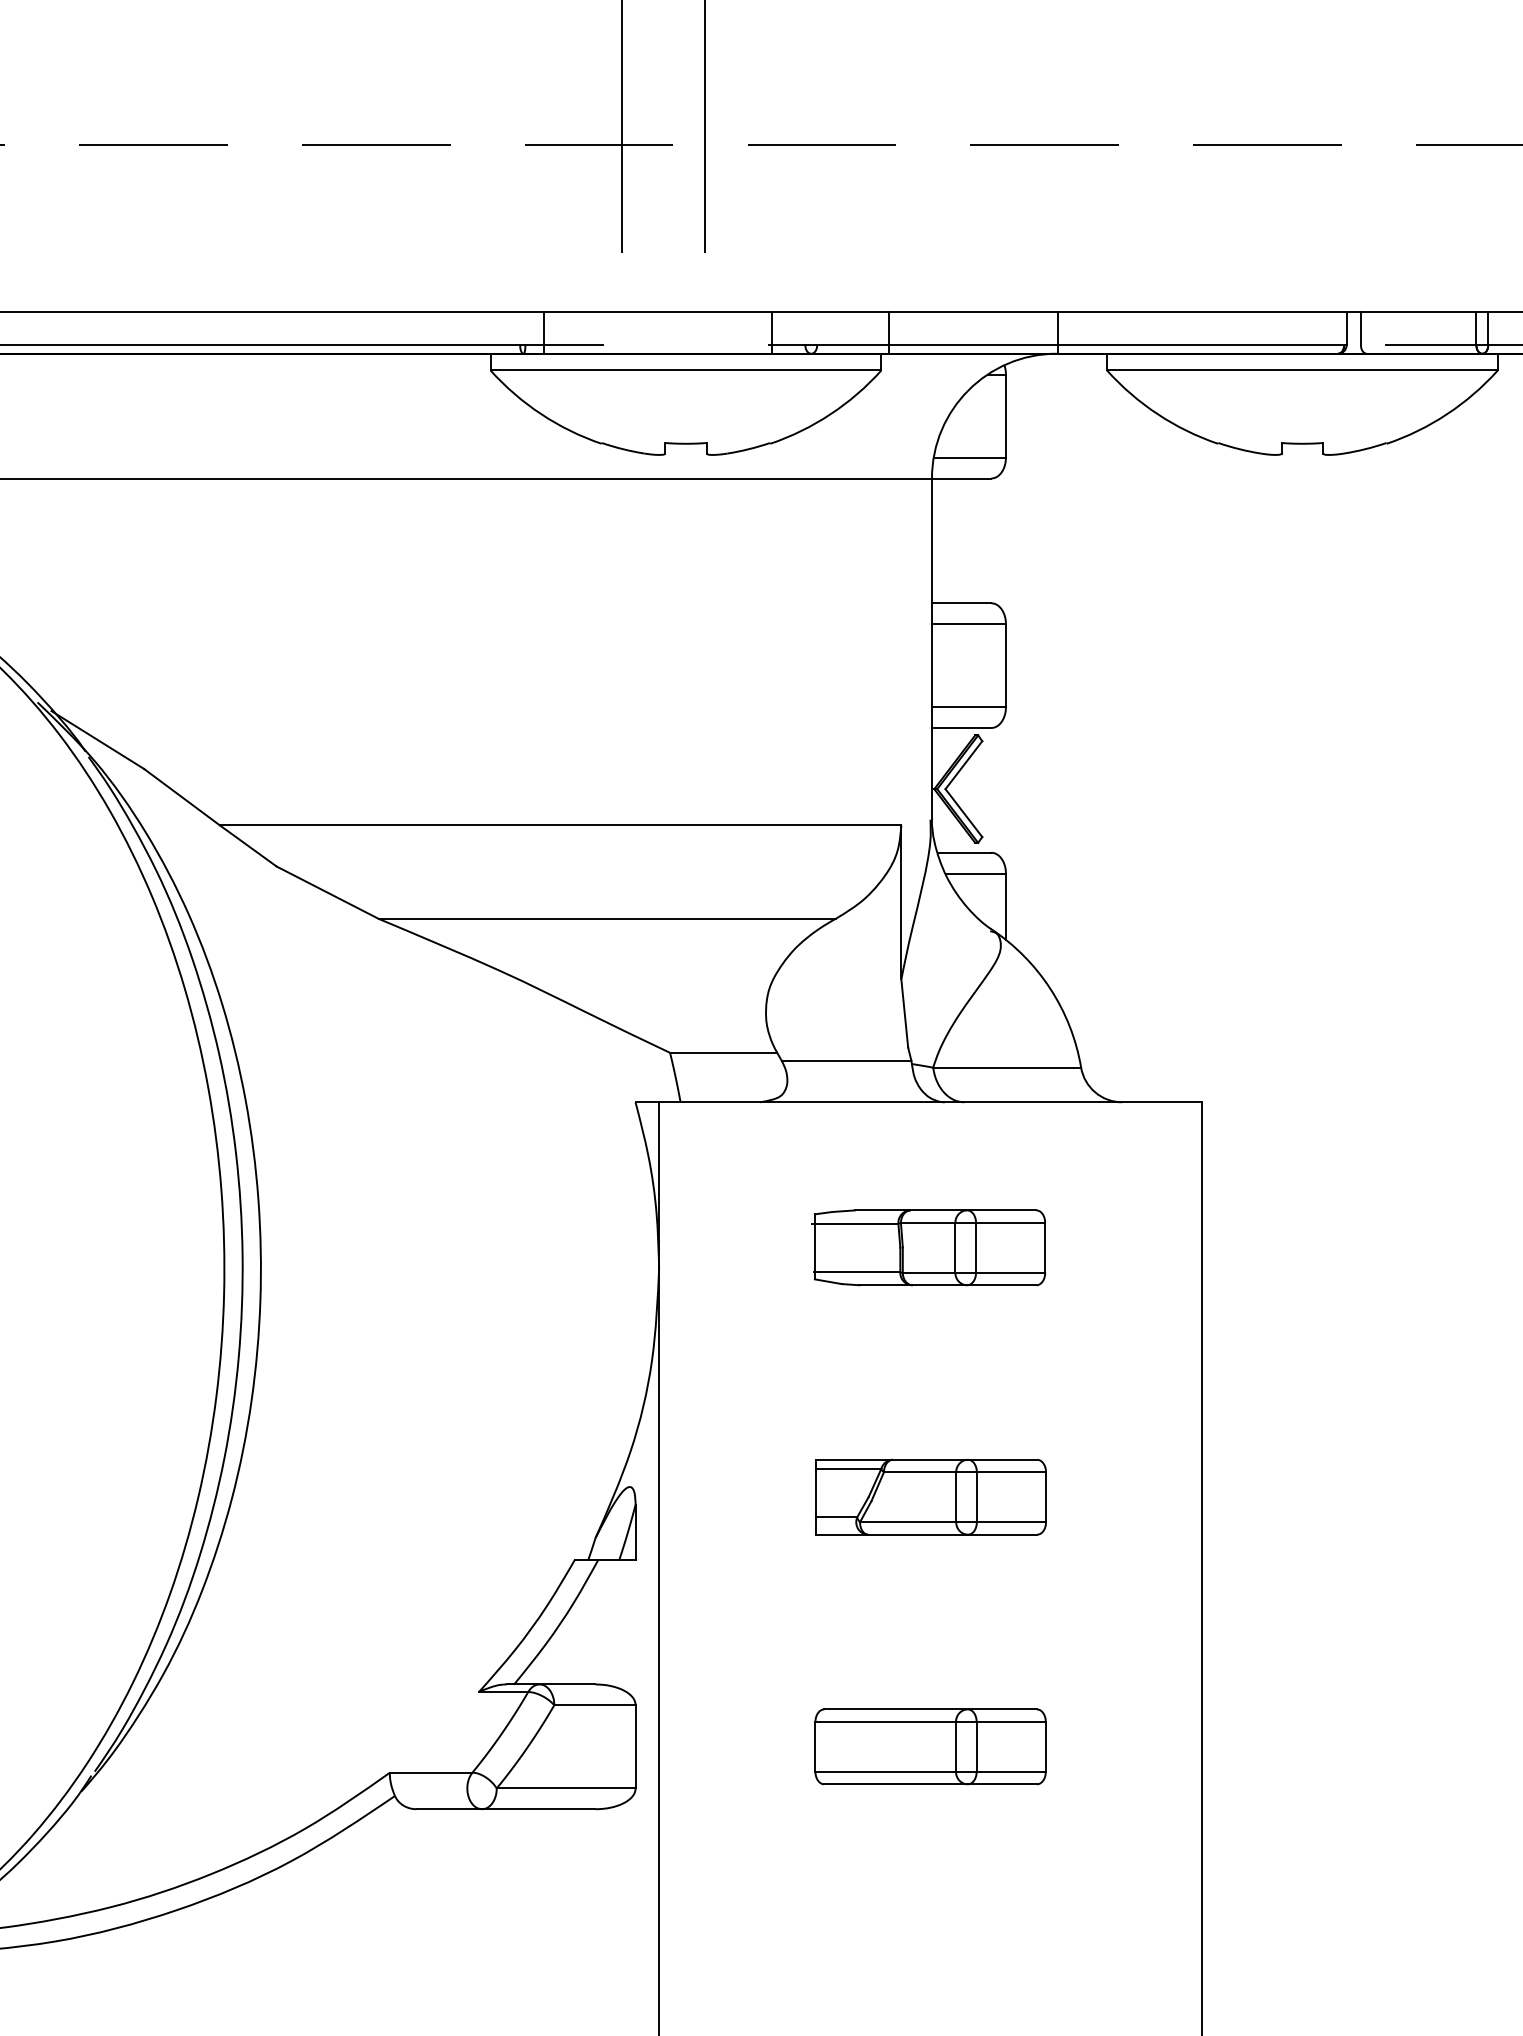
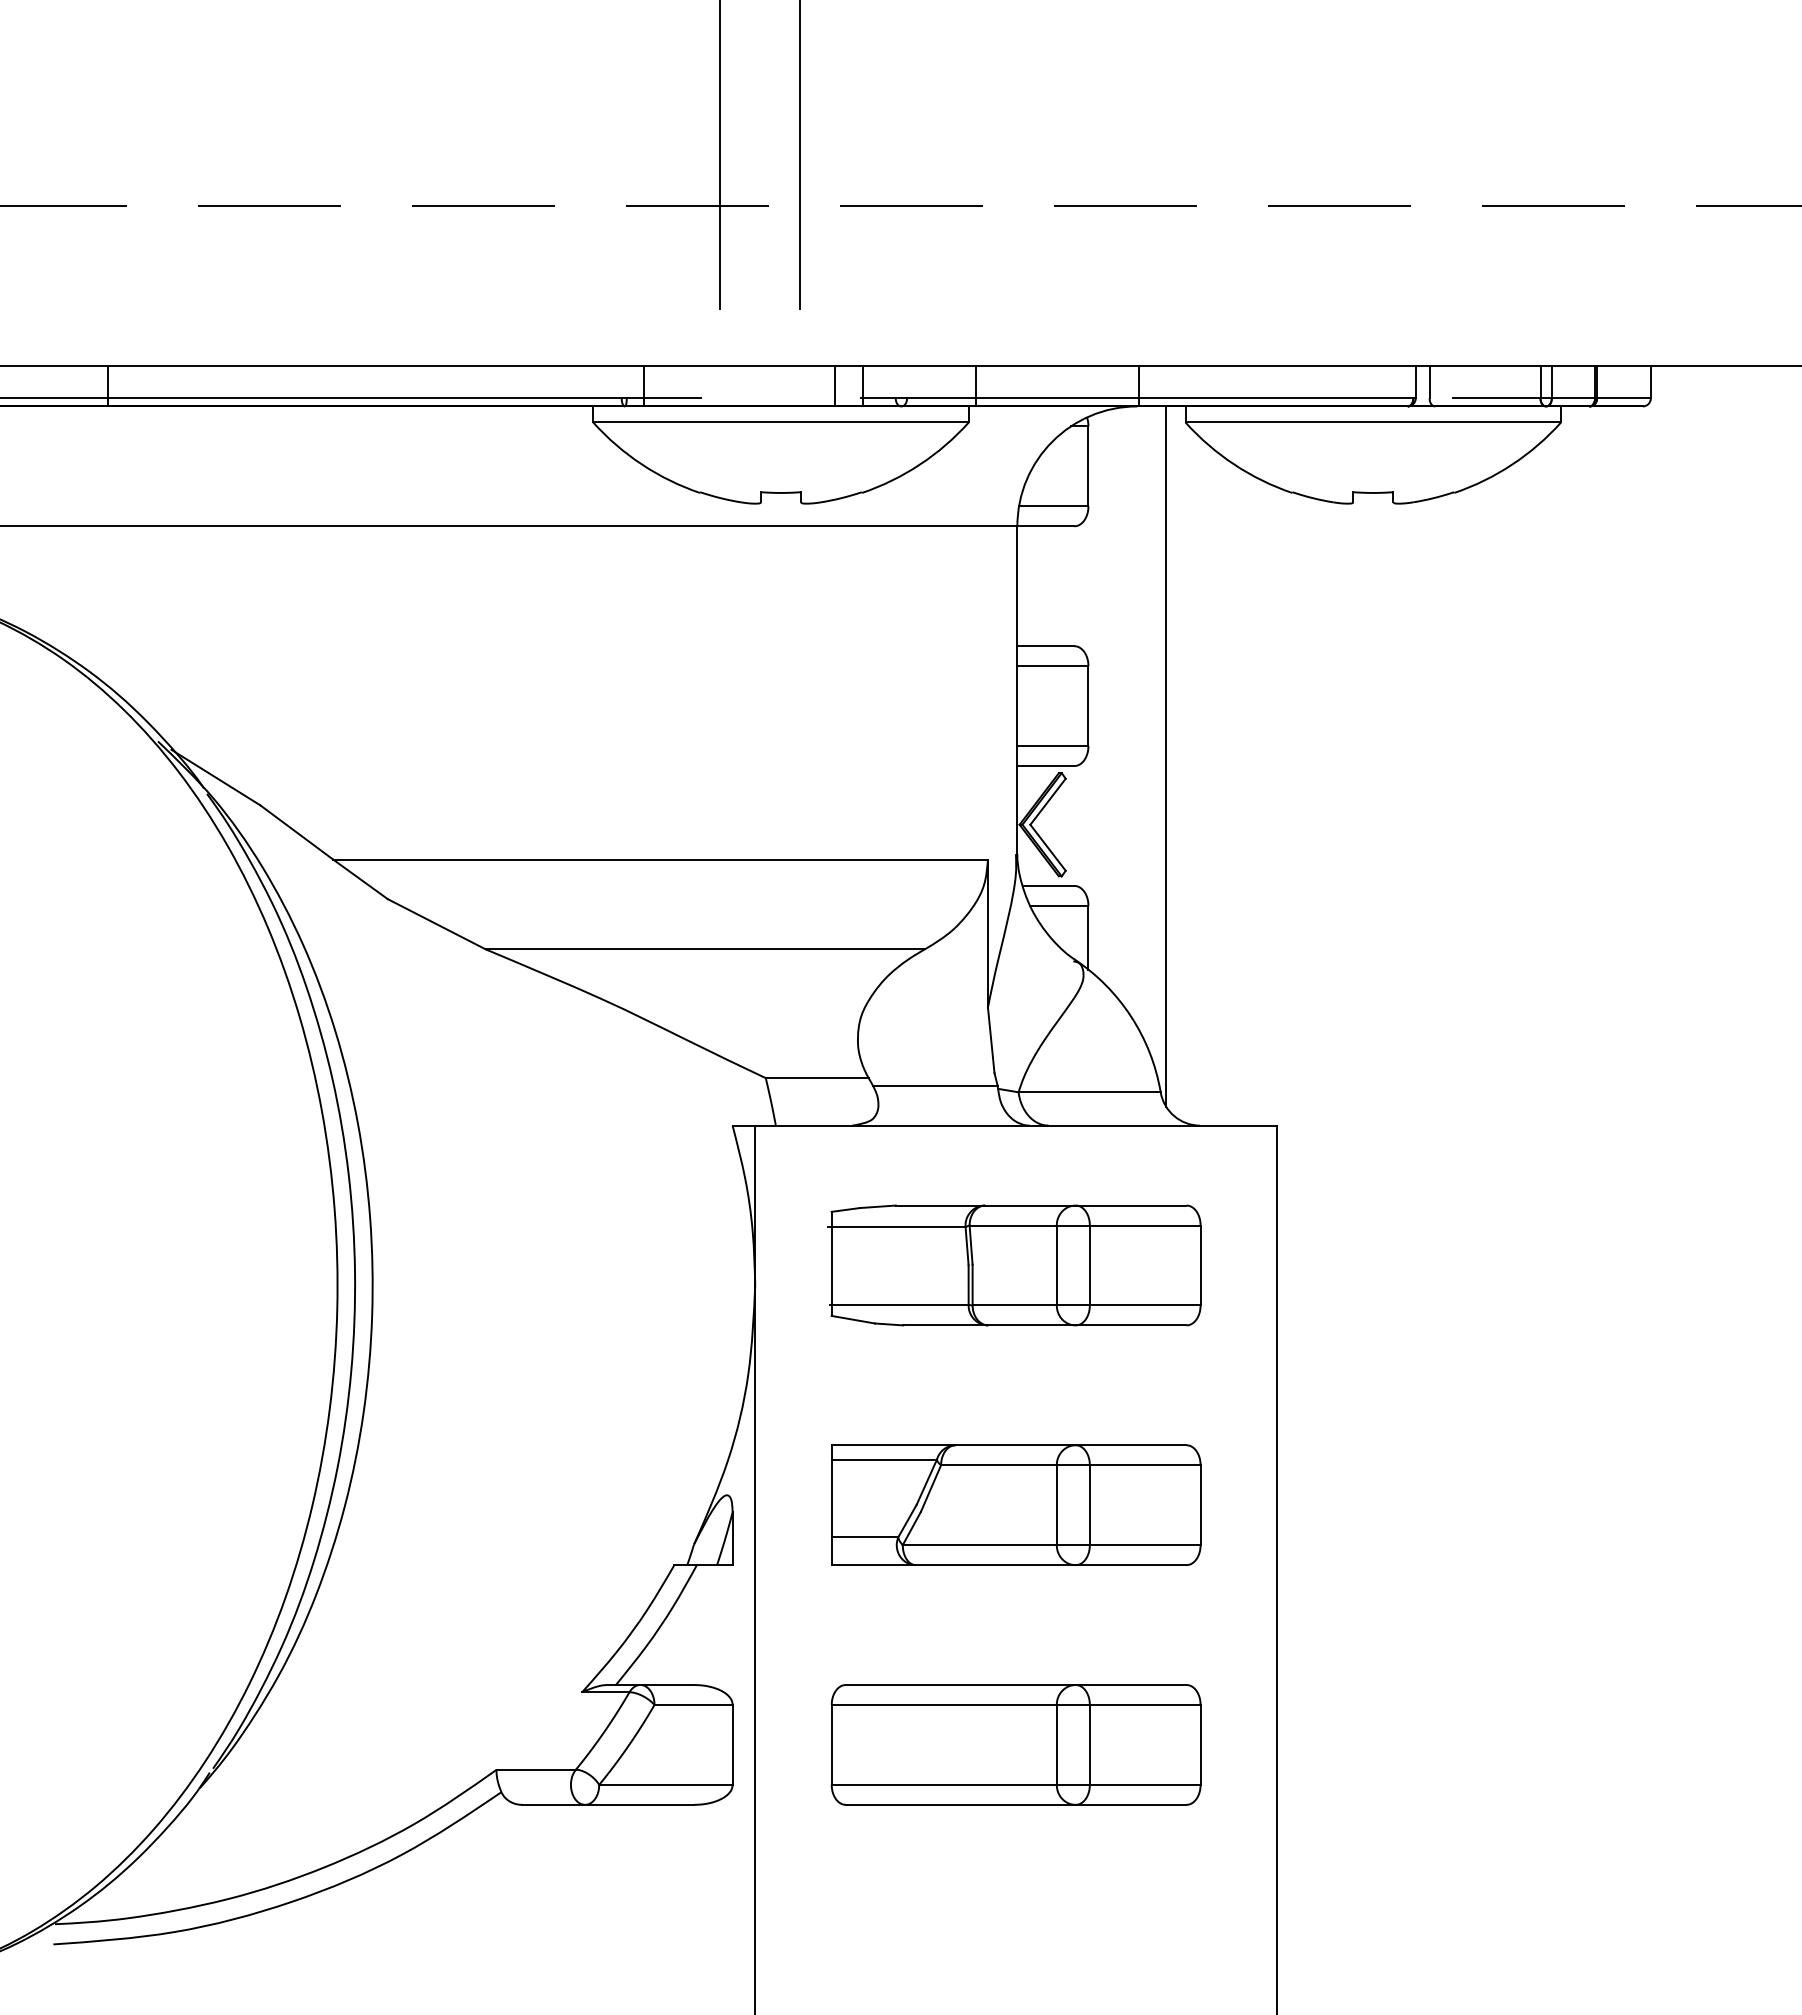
line: (742, 332) -> (835, 386), added
line: (1087, 718) -> (1166, 756), added
part: (928, 1247) -> (1014, 1265), size x1.67
part: (931, 1496) -> (1016, 1504), size x1.67
part: (930, 1746) -> (1015, 1744), size x1.67

